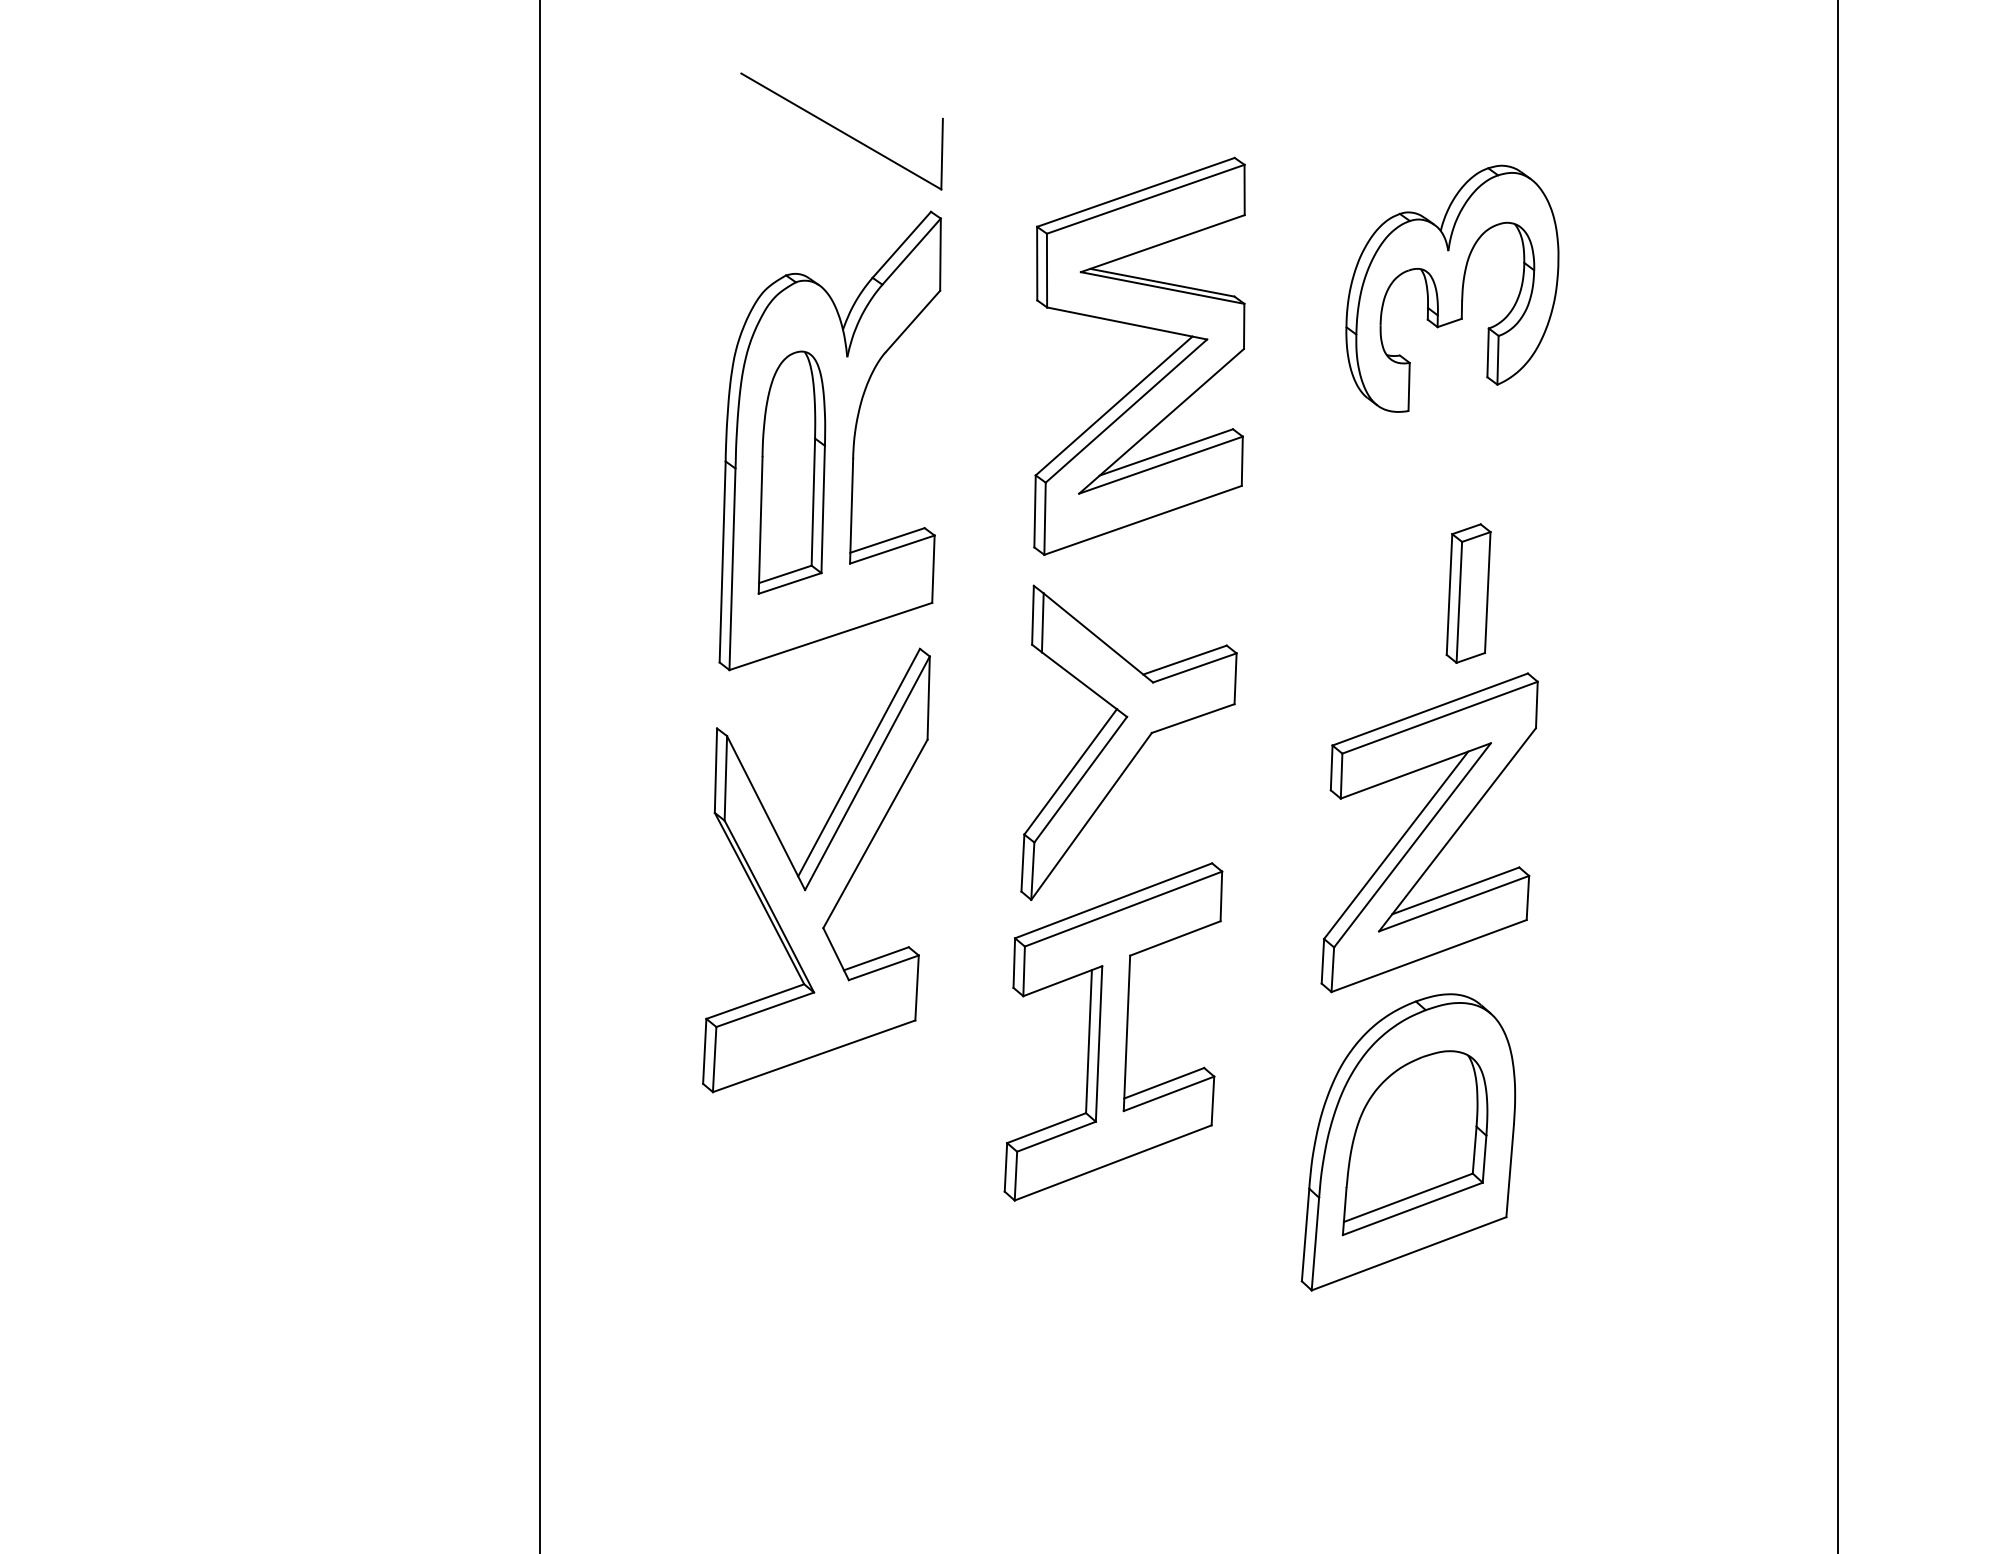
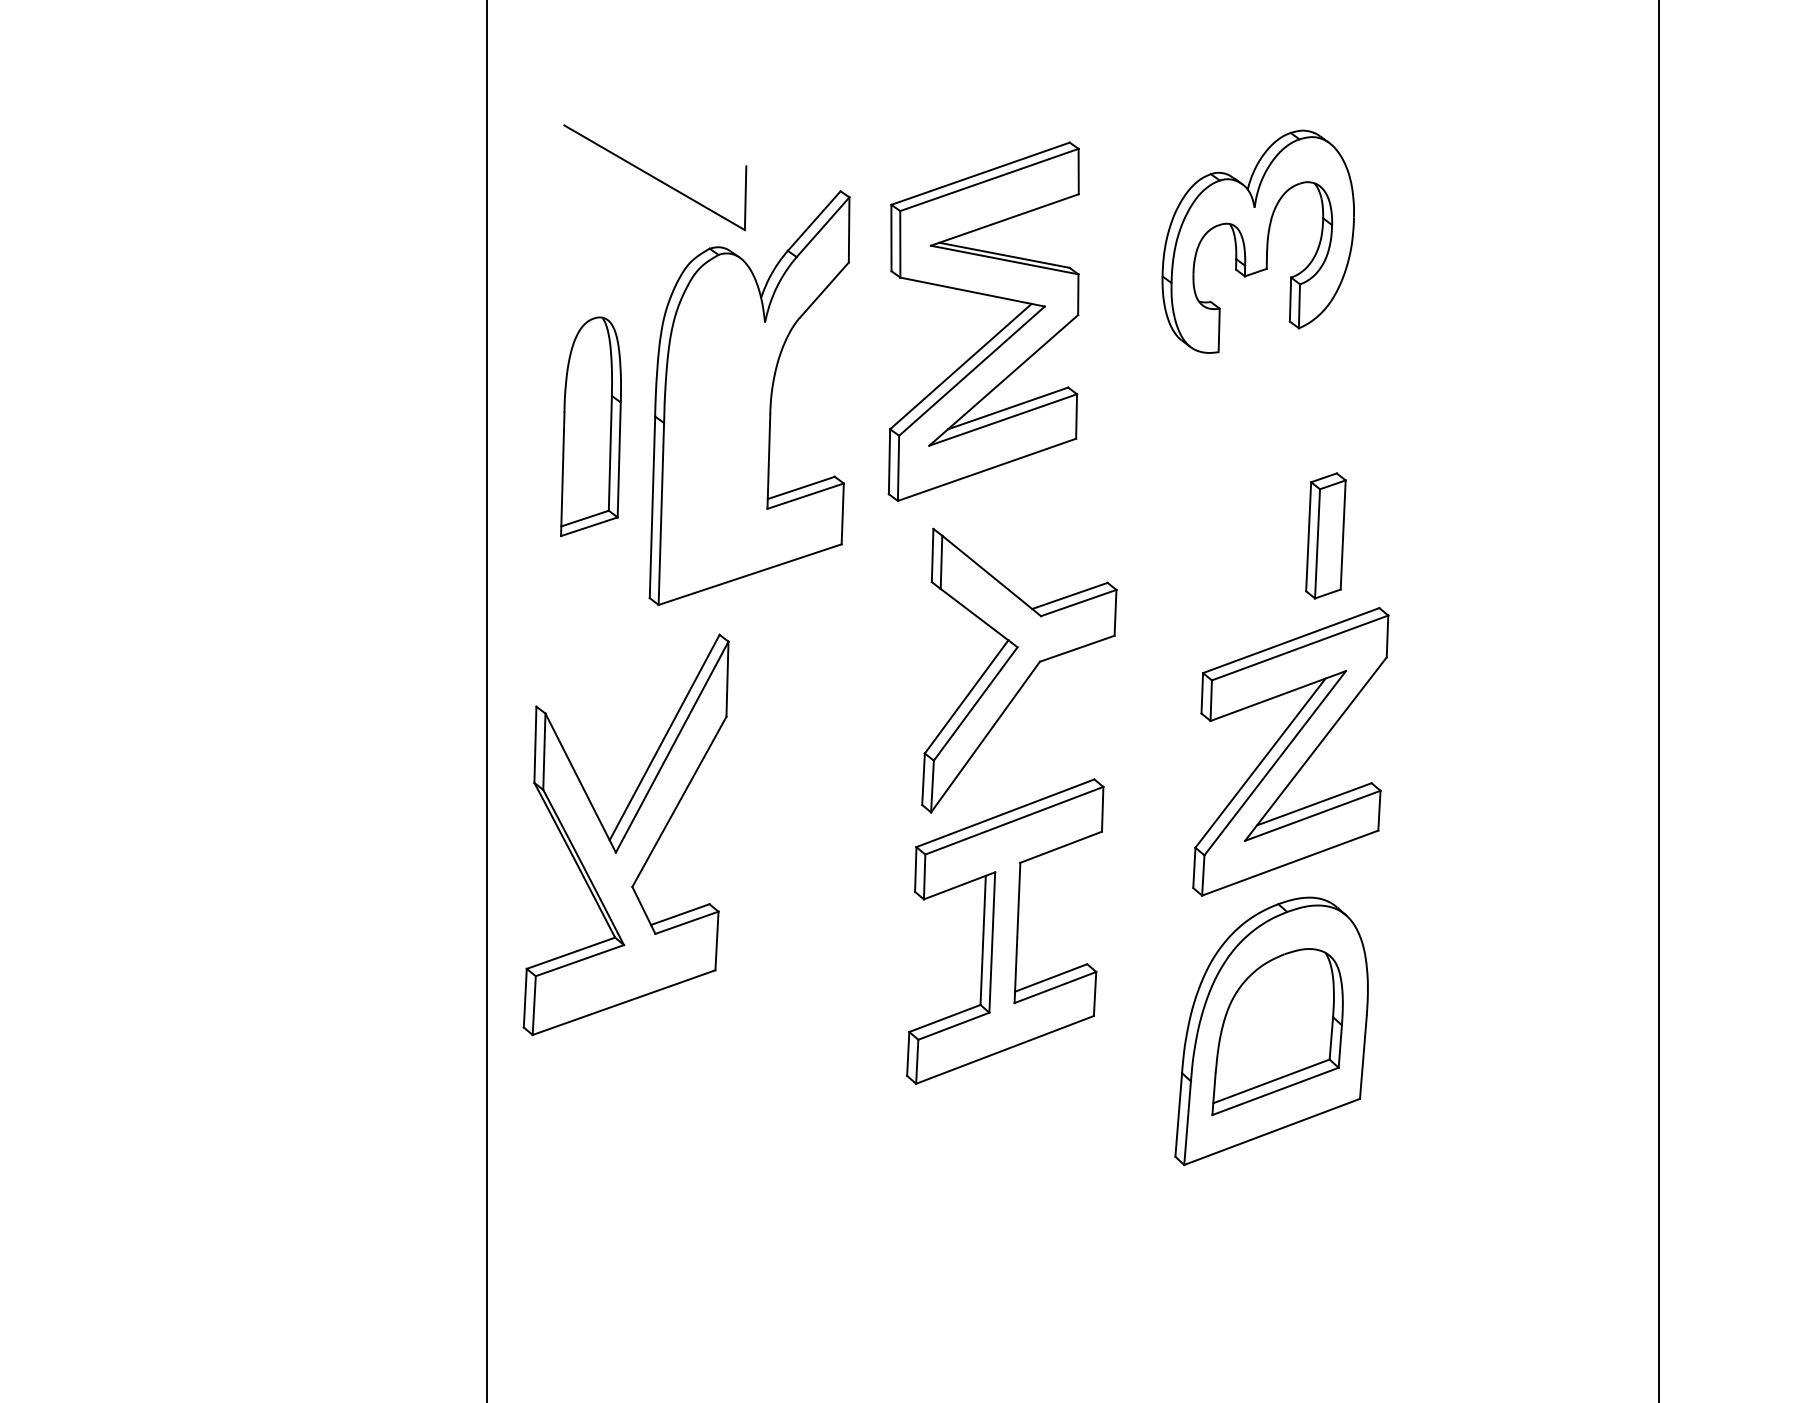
part: (842, 131) -> (655, 177), moved
part: (1451, 288) -> (1257, 241), moved
part: (1153, 369) -> (996, 333), moved
part: (791, 472) -> (590, 426), moved
part: (815, 870) -> (625, 834), moved

